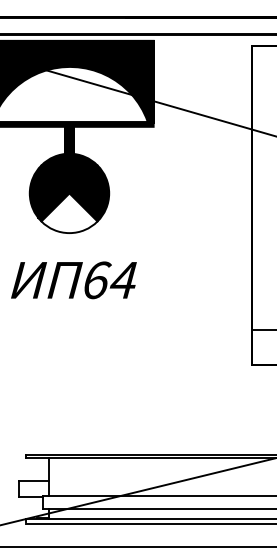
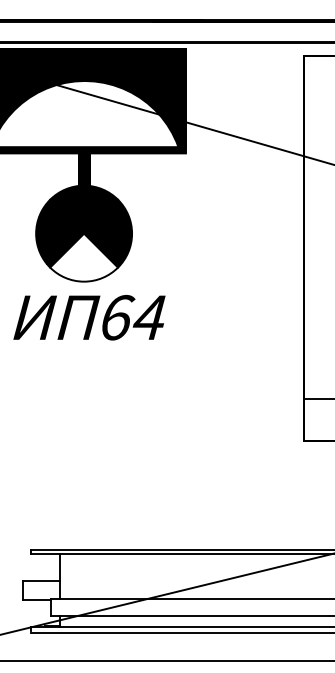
text: (73, 280) -> (89, 317), moved

